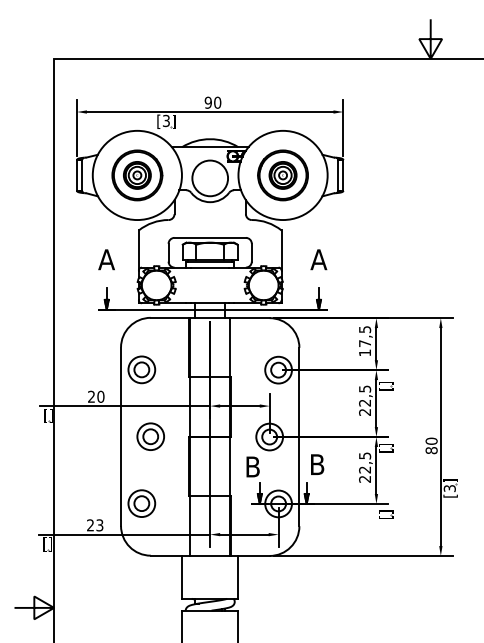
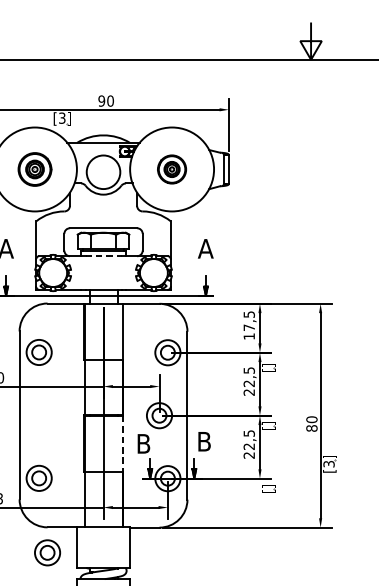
part: (137, 175) -> (35, 169), size x0.7
part: (282, 175) -> (171, 169), size x0.6
line: (210, 267) -> (103, 256), solid -> dashed
part: (150, 436) -> (47, 552), moved
line: (230, 466) -> (122, 443), solid -> dashed

